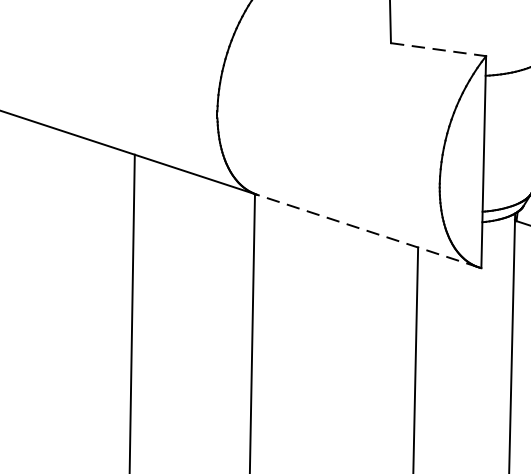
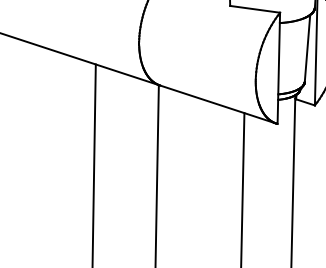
line: (439, 49) -> (255, 9), dashed -> solid
line: (366, 231) -> (217, 104), dashed -> solid

